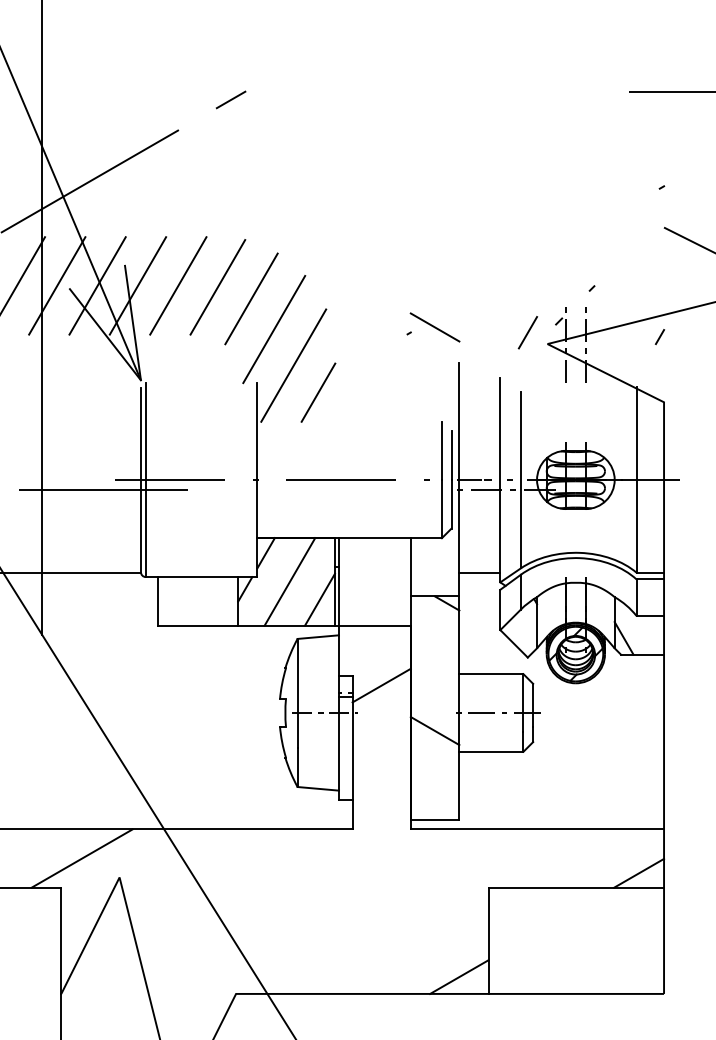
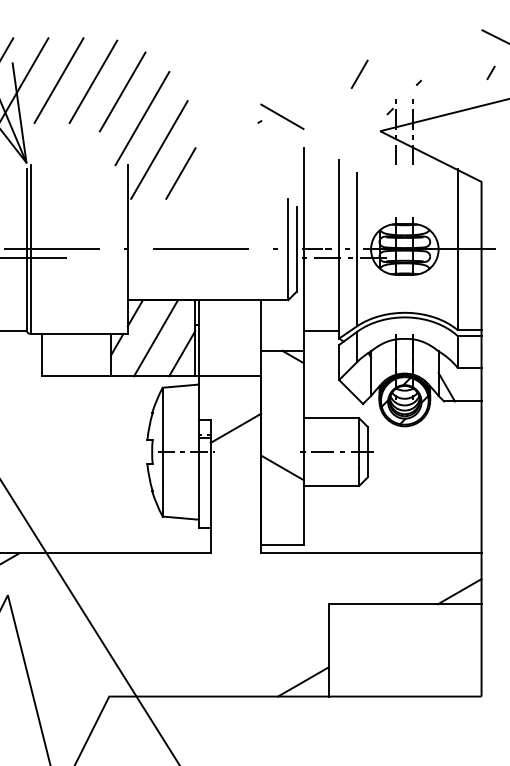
line: (527, 332) -> (359, 74), moved
line: (659, 337) -> (490, 73), moved

